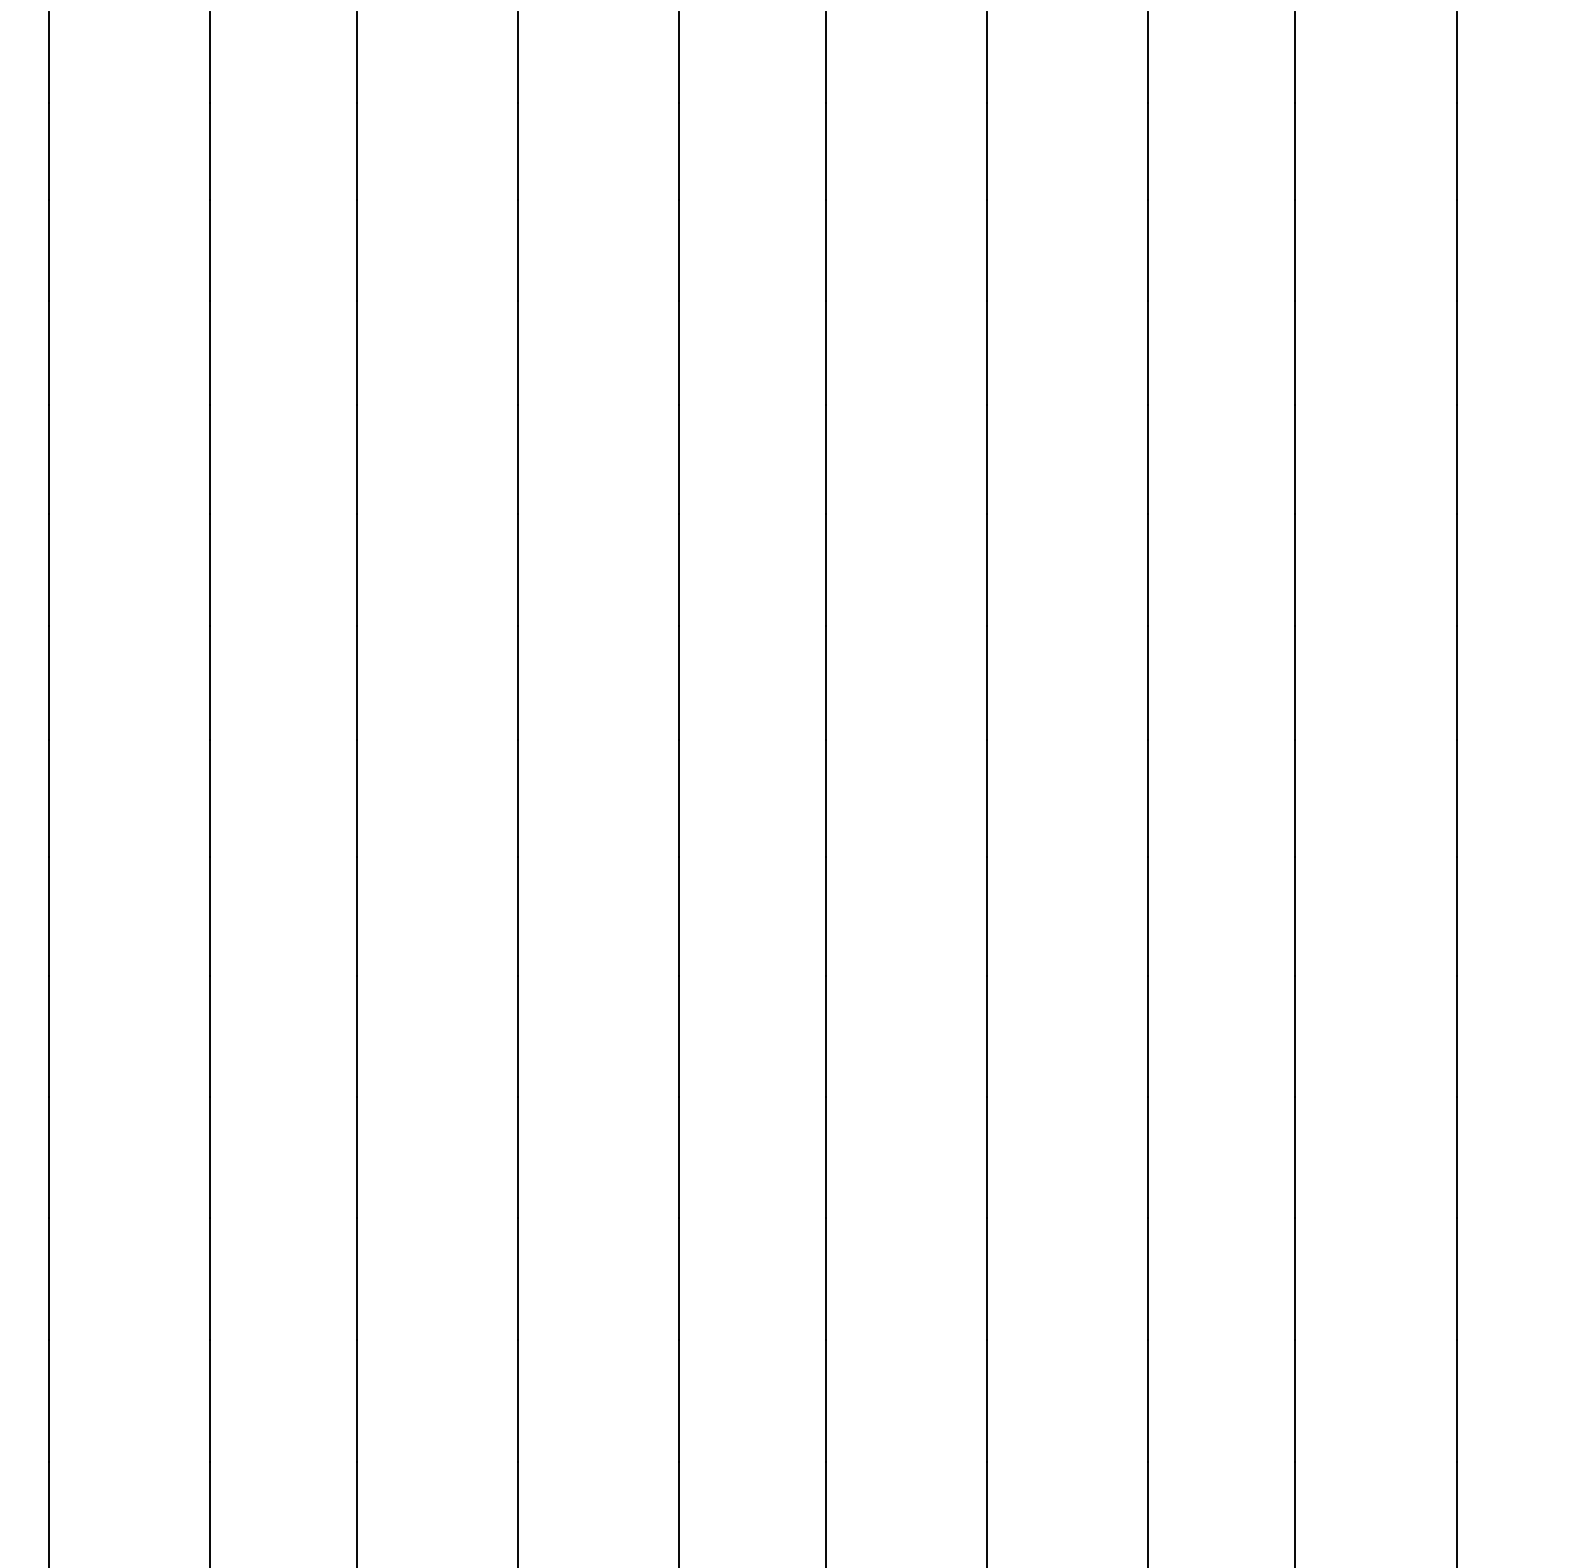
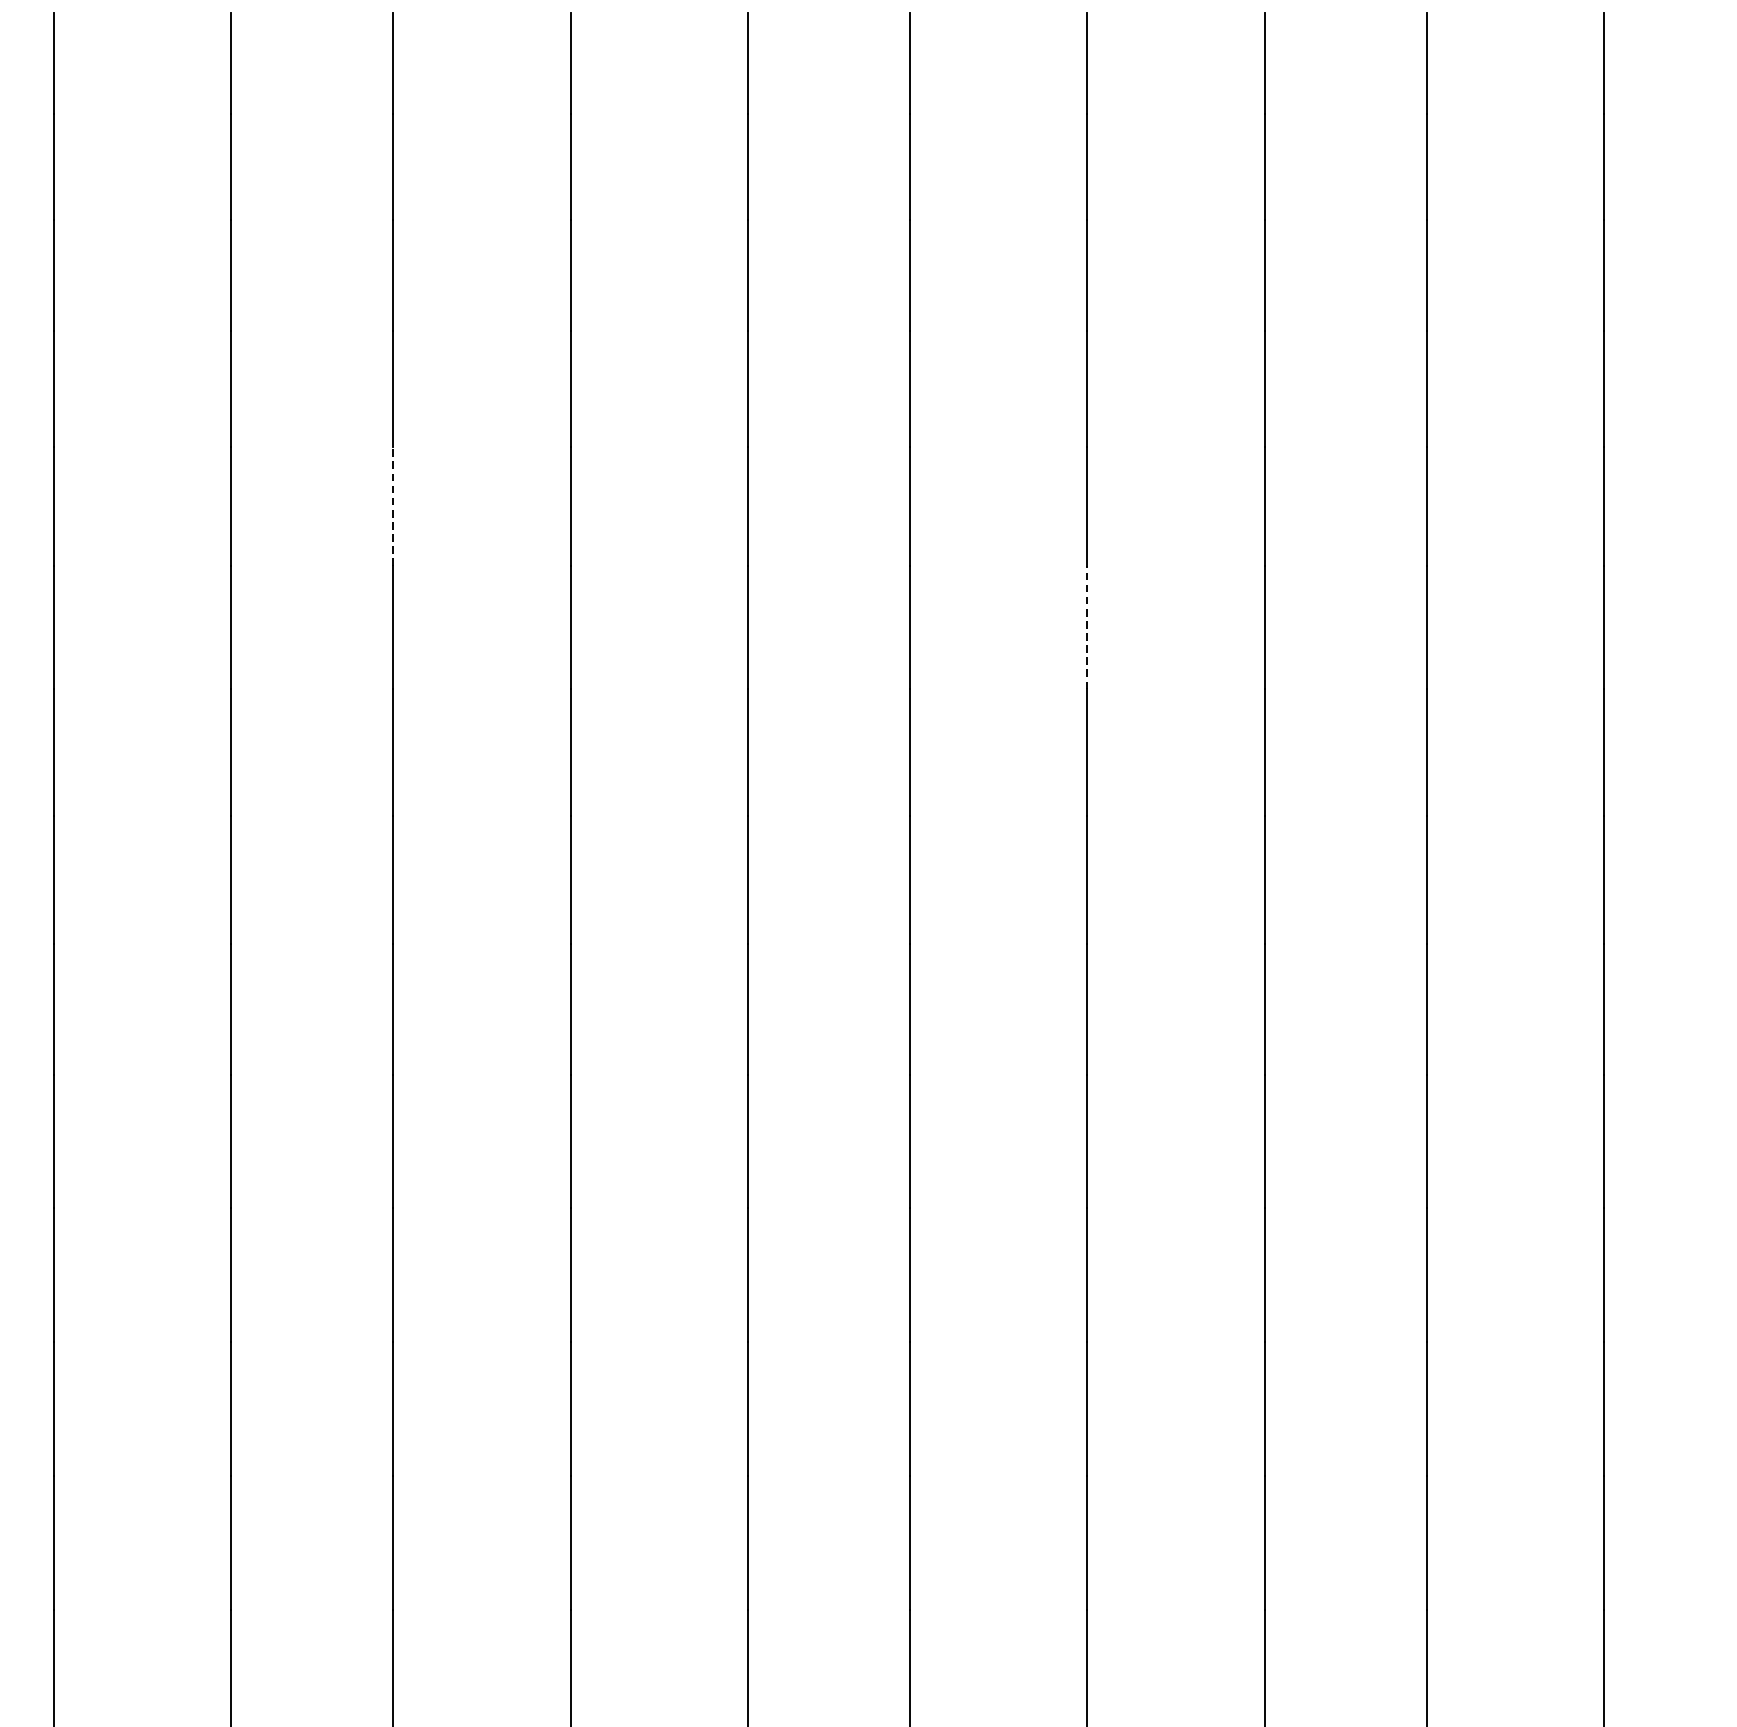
line: (356, 459) -> (392, 506), solid -> dashed
line: (987, 569) -> (1087, 627), solid -> dashed

